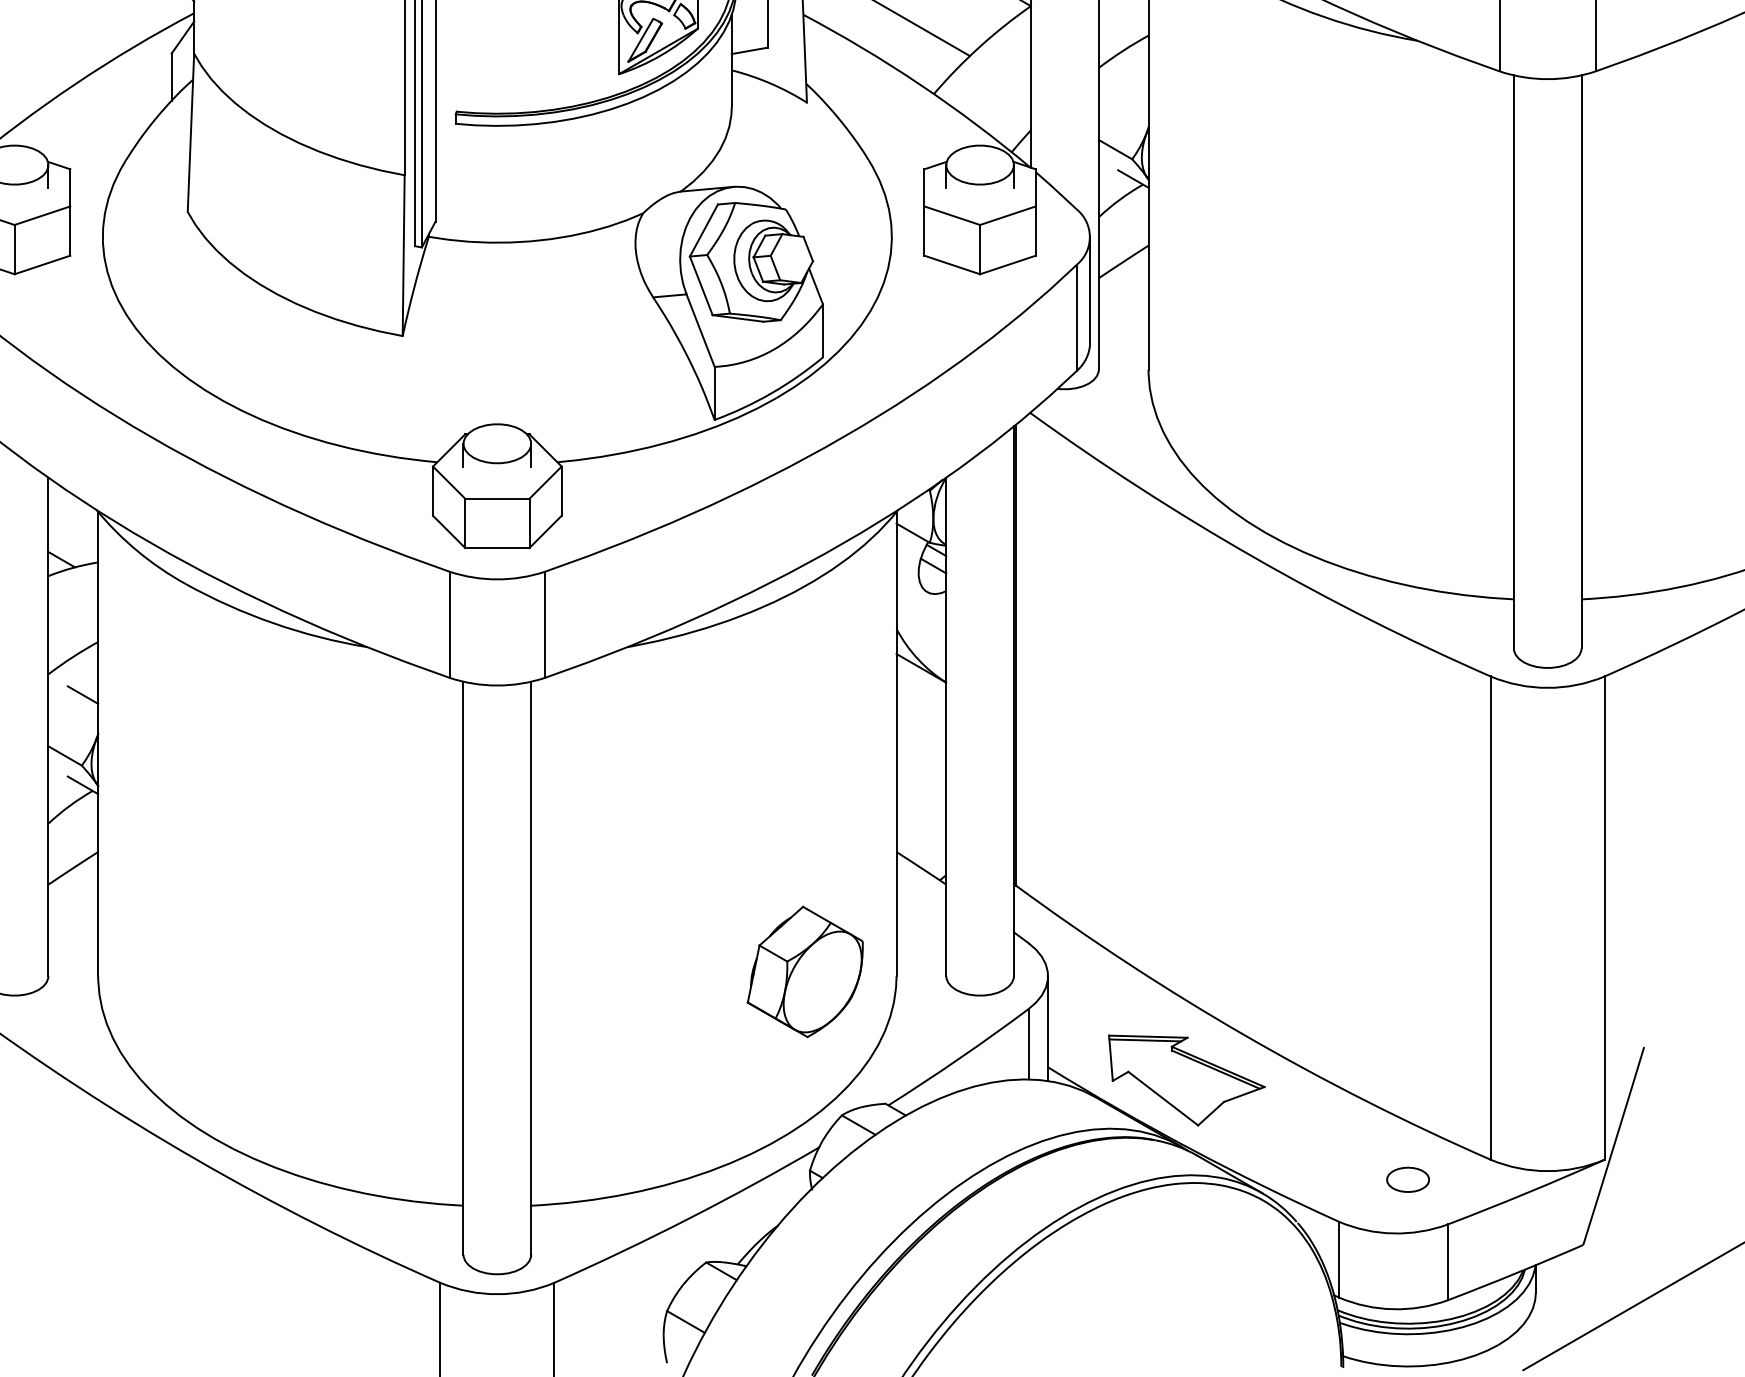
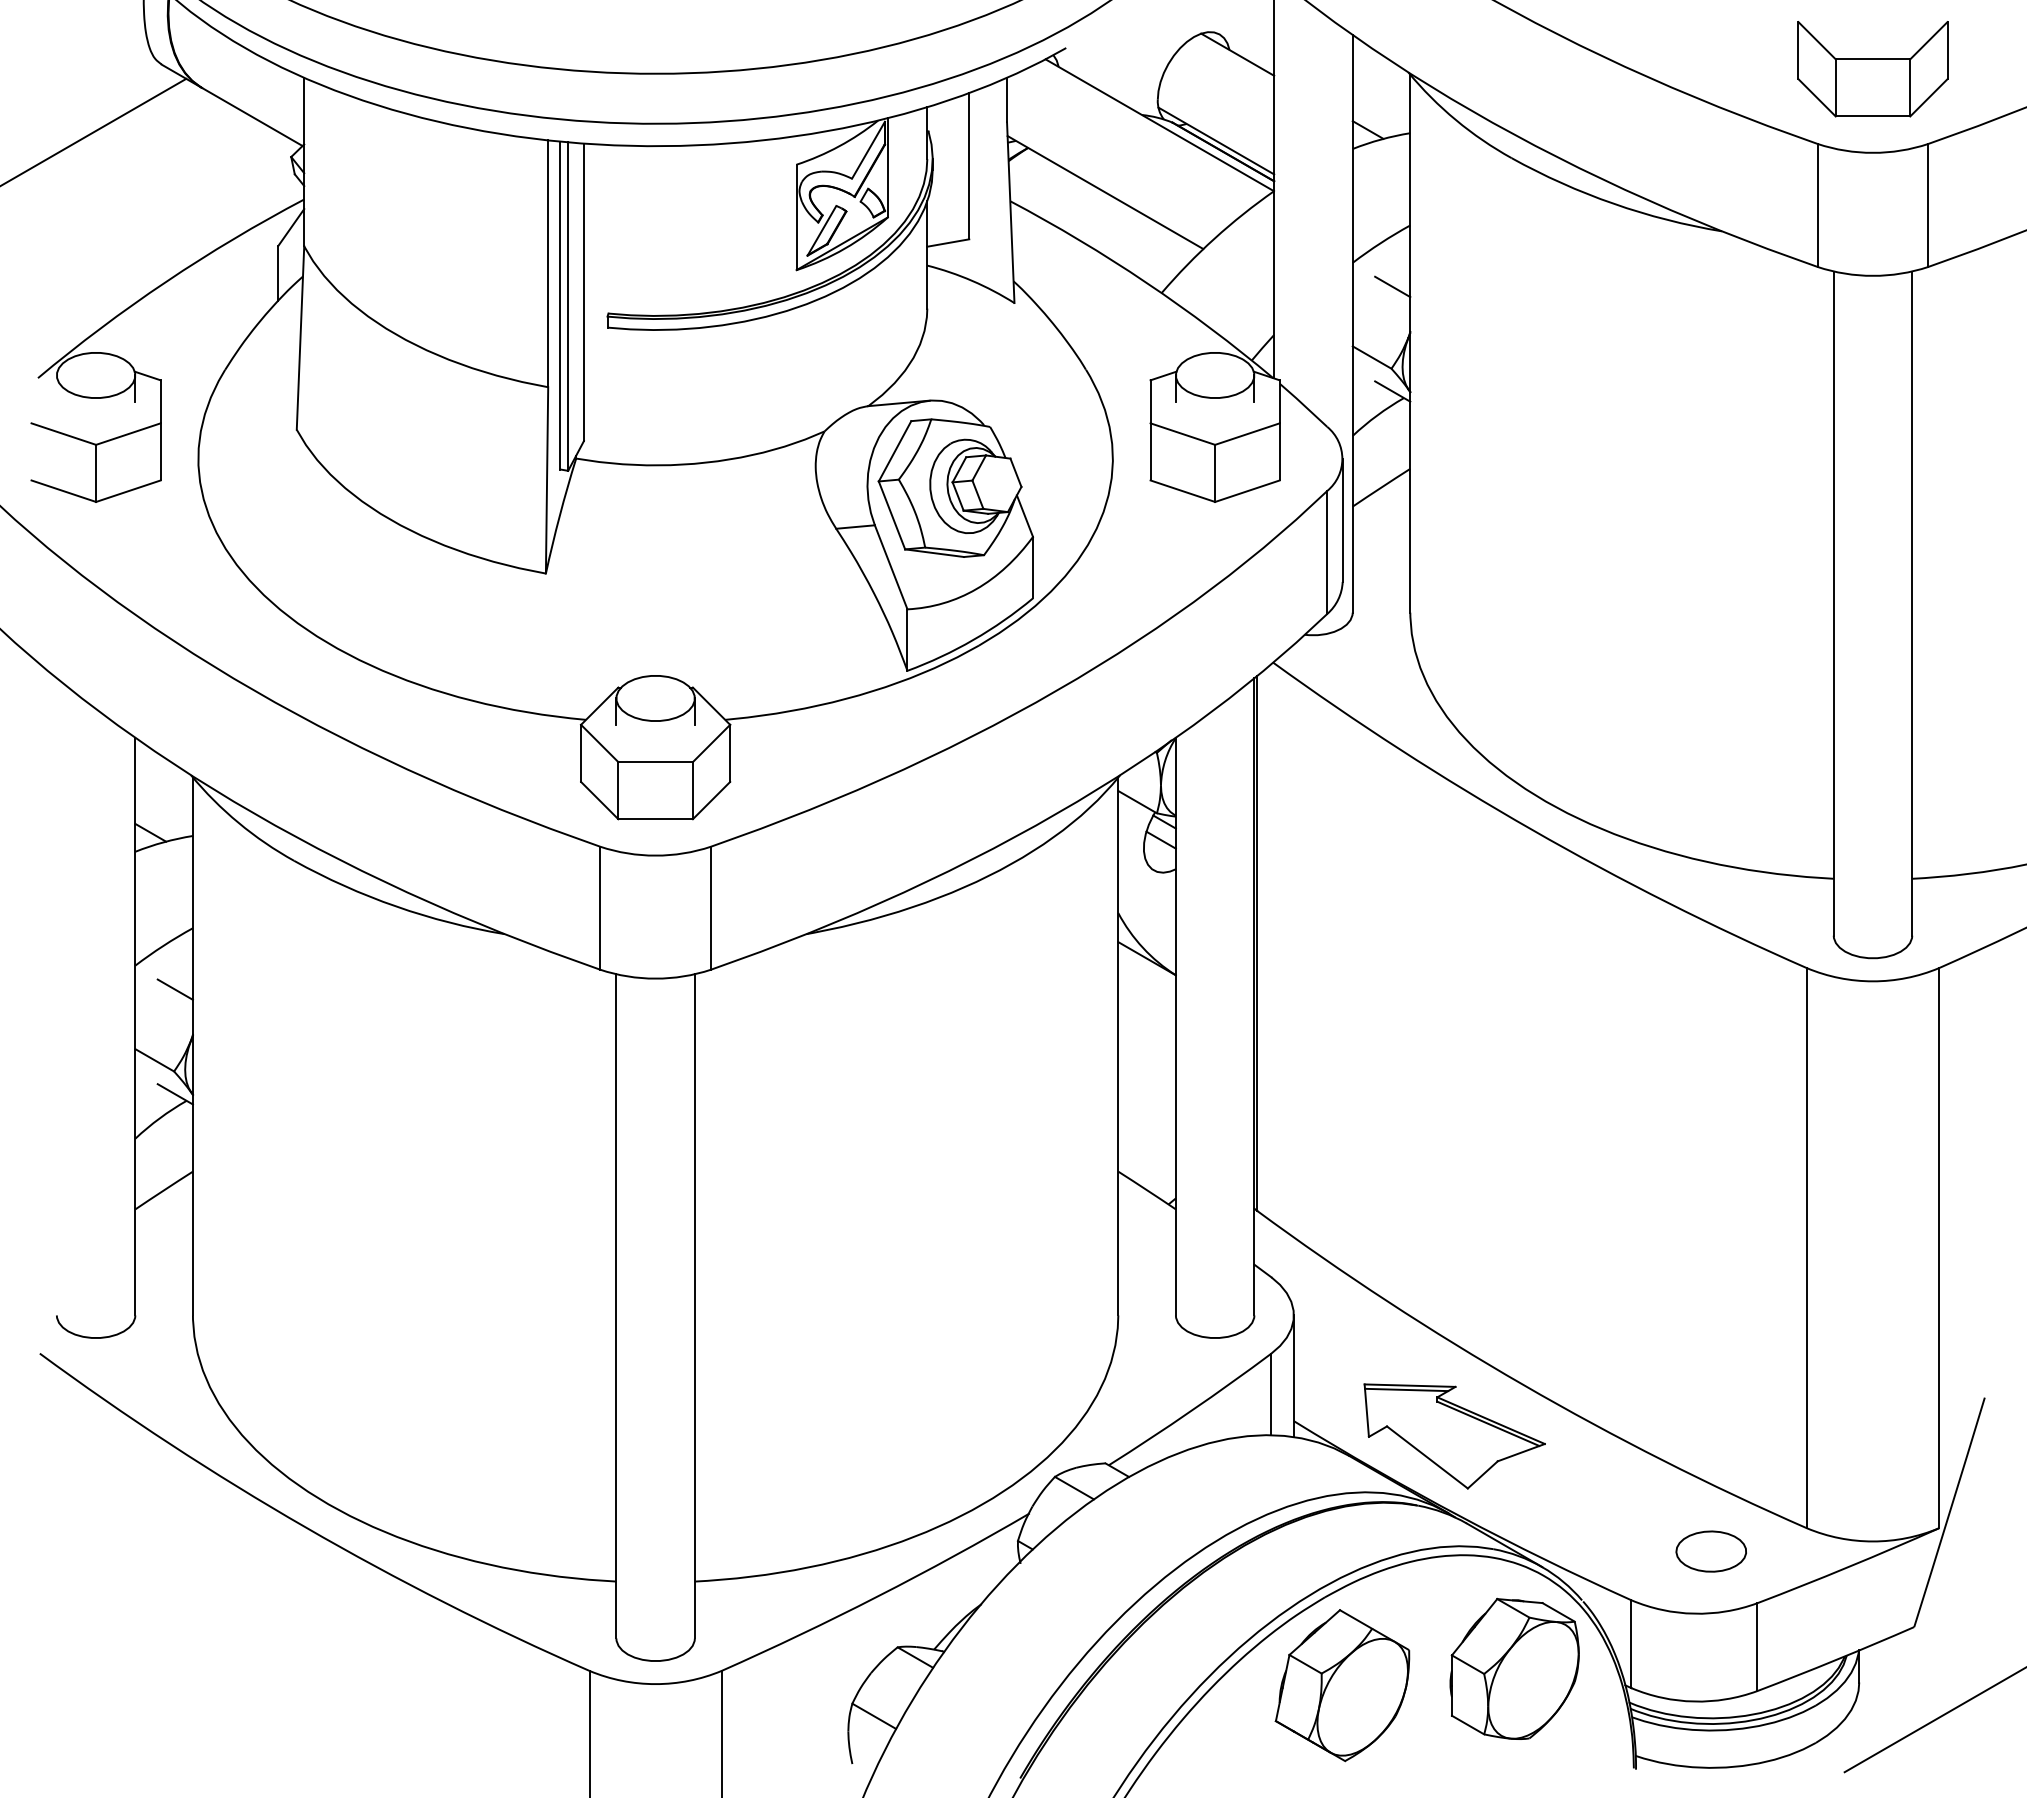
line: (1133, 88) -> (1392, 286), added
part: (805, 971) -> (1342, 1685), moved
part: (1407, 1179) -> (1710, 1551), size x1.43
part: (1238, 1280) -> (1514, 1668), added

